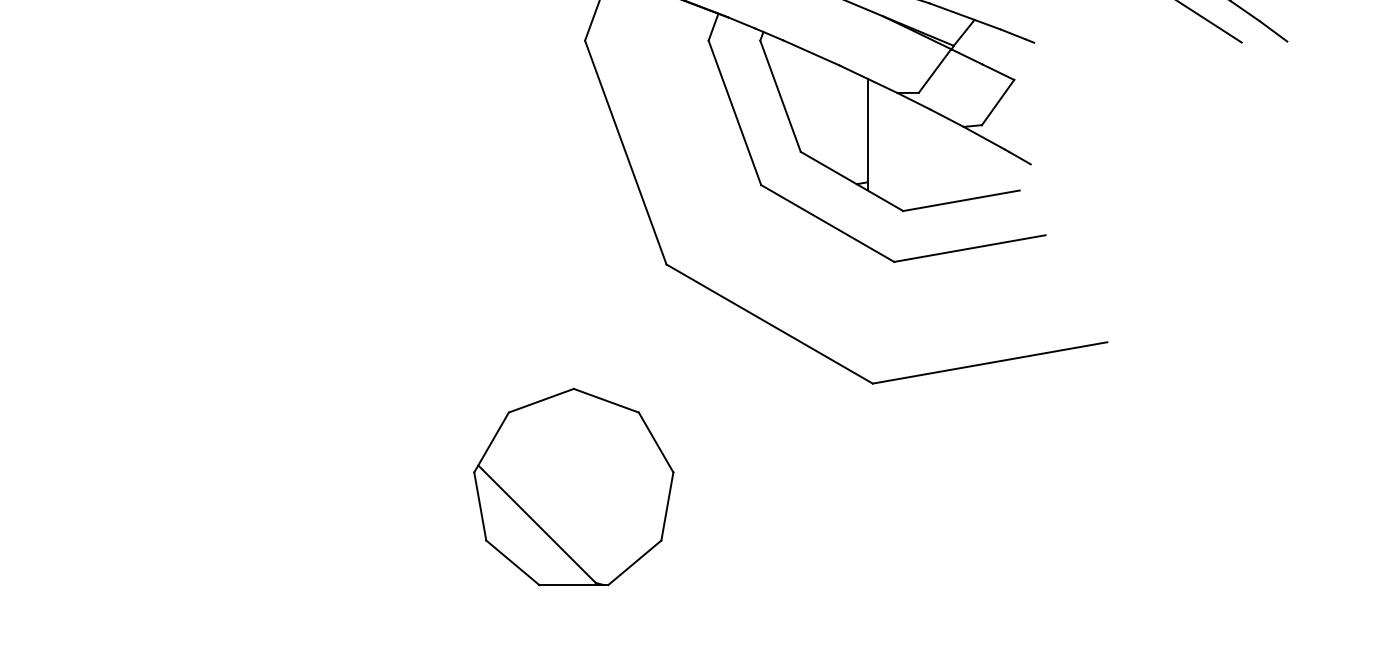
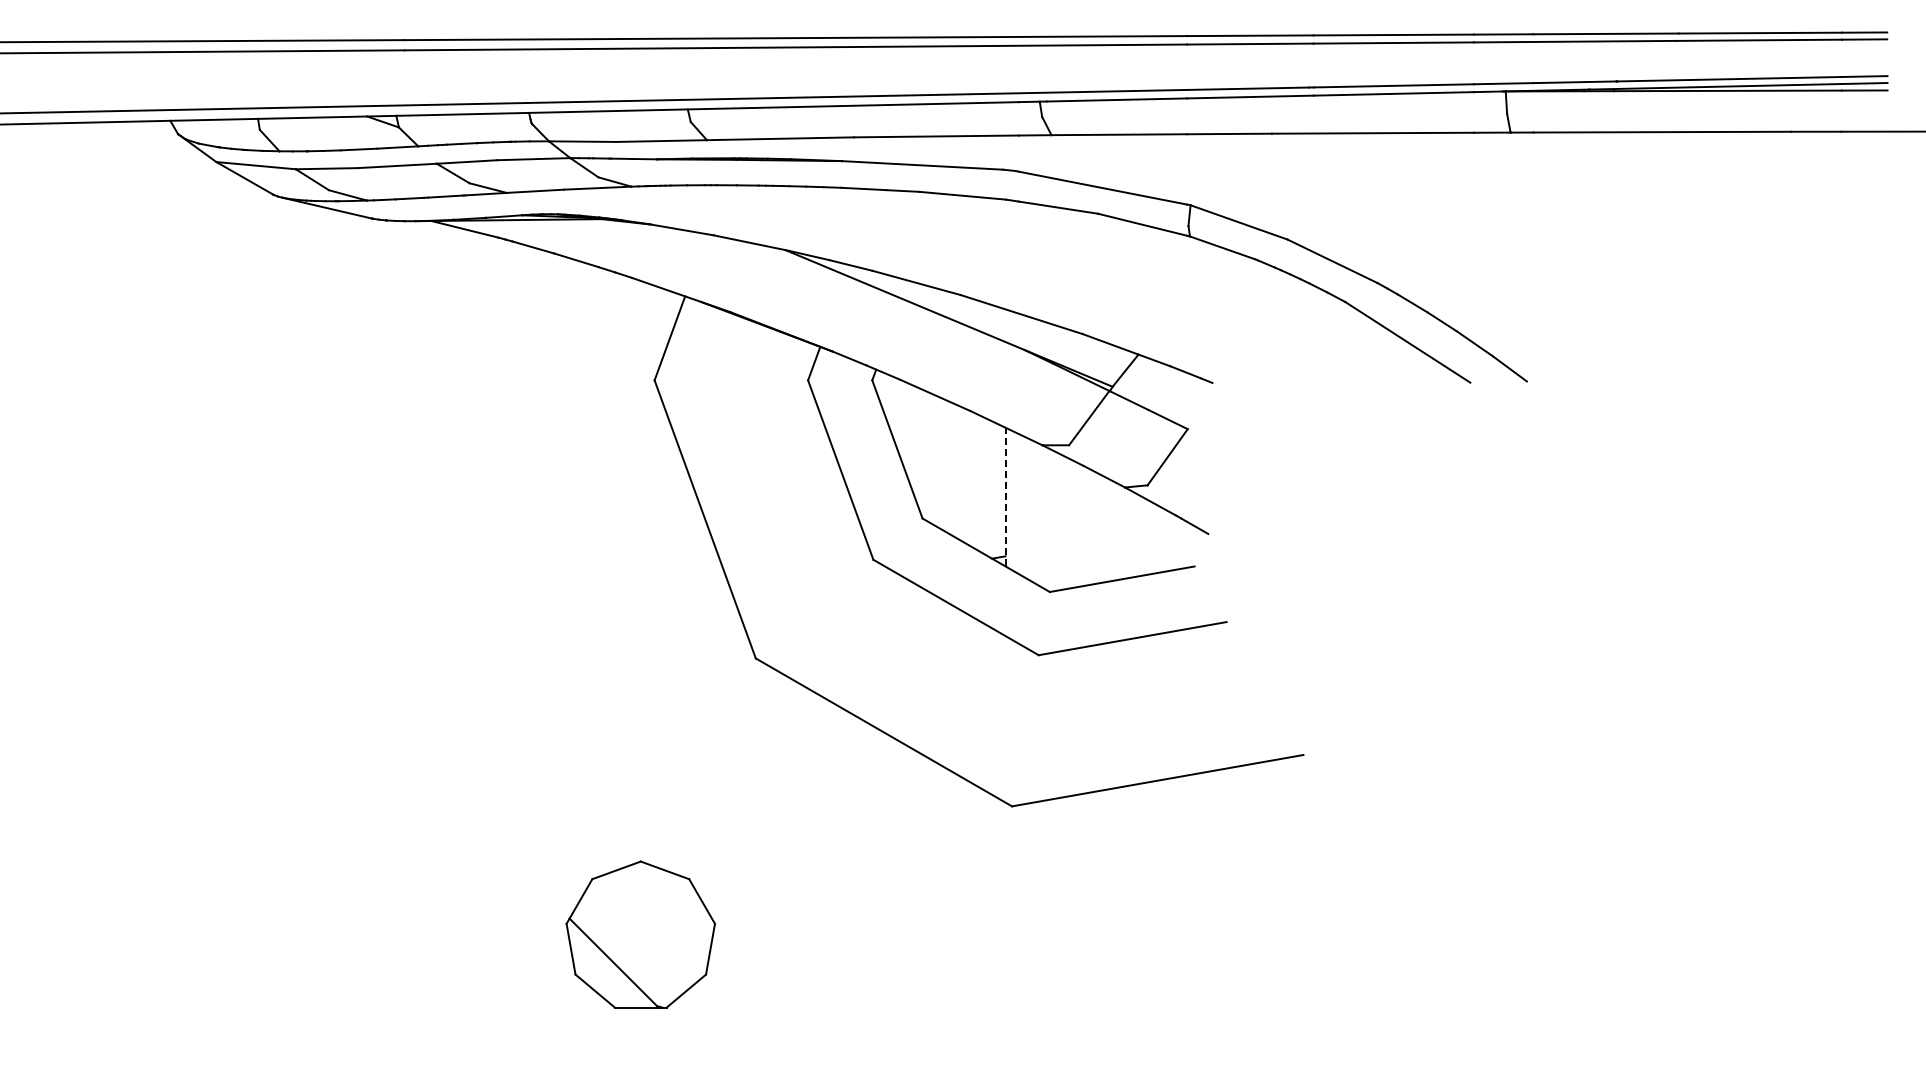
line: (867, 134) -> (1005, 496), solid -> dashed
part: (573, 486) -> (640, 934), size x0.6

